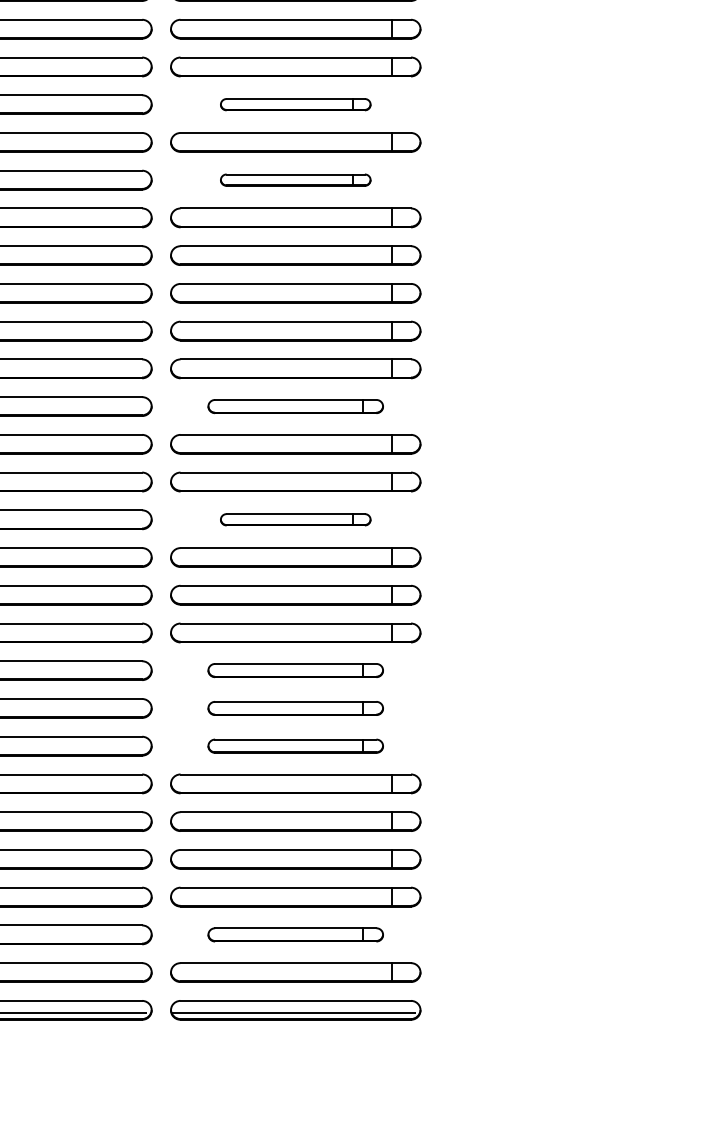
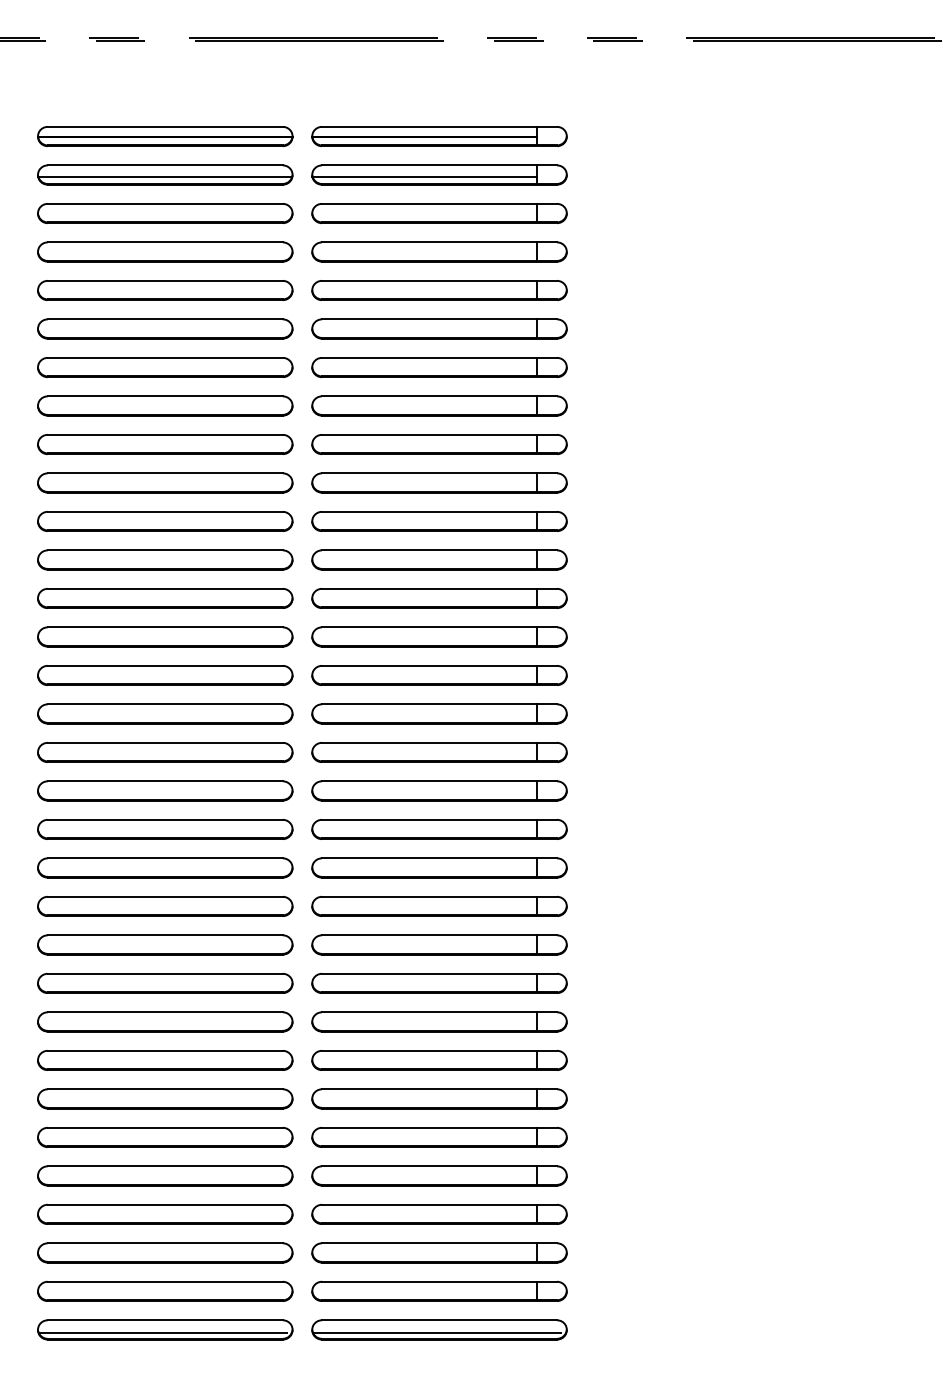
part: (295, 104) -> (439, 405), size x1.67
part: (295, 179) -> (439, 482), size x1.67
part: (295, 406) -> (439, 713), size x1.43
part: (295, 519) -> (439, 829), size x1.67
part: (295, 669) -> (439, 982), size x1.43
part: (295, 708) -> (439, 1021), size x1.43
part: (295, 746) -> (439, 1060), size x1.43
part: (295, 934) -> (439, 1252), size x1.43

